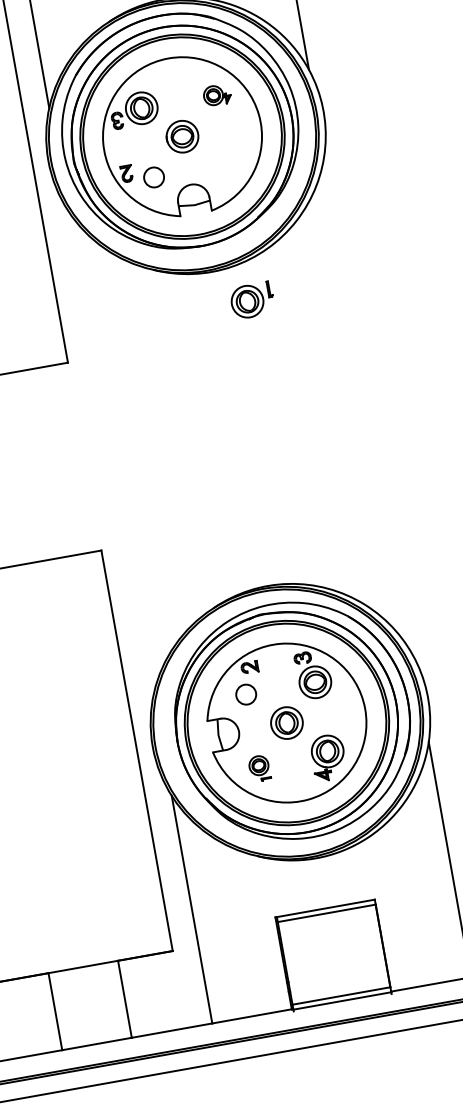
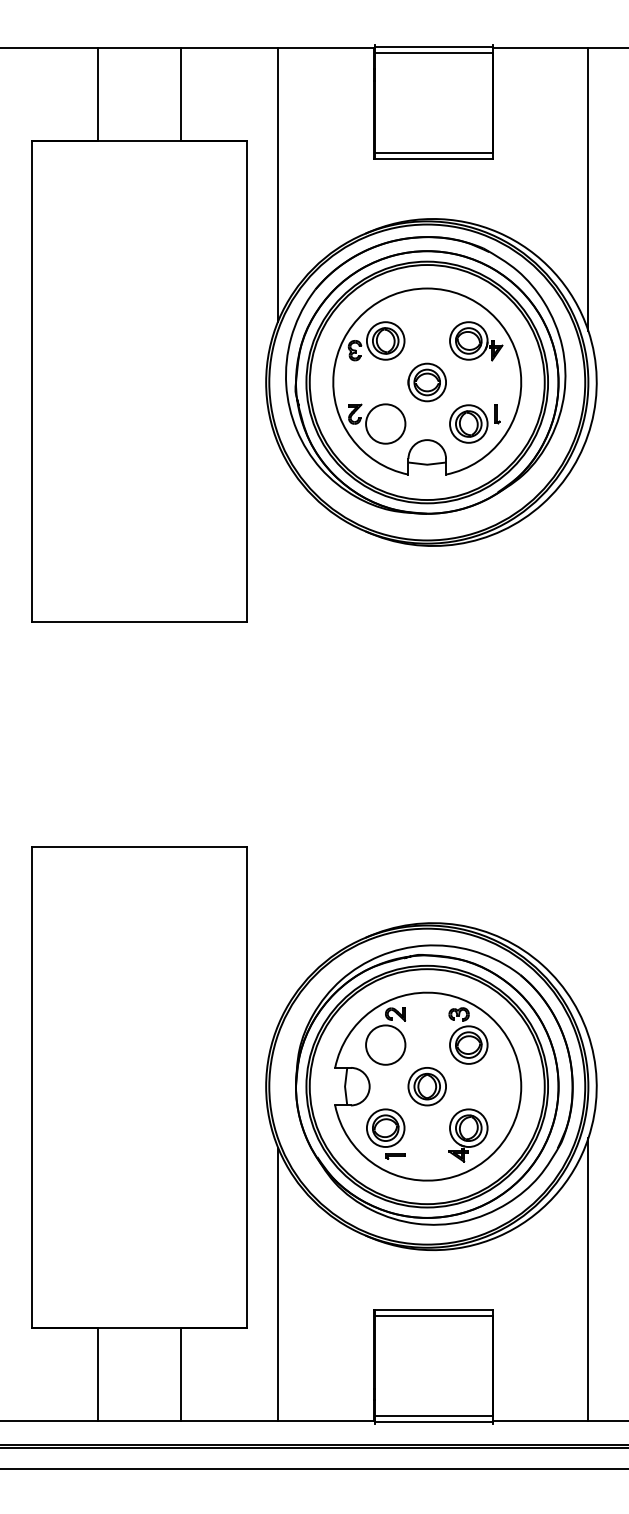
part: (217, 95) -> (476, 341), size x1.67
circle: (153, 177) -> (385, 423), size x1.67
part: (252, 300) -> (474, 423), moved
circle: (245, 694) -> (385, 1044), size x1.67
part: (259, 768) -> (385, 1133), size x1.67

